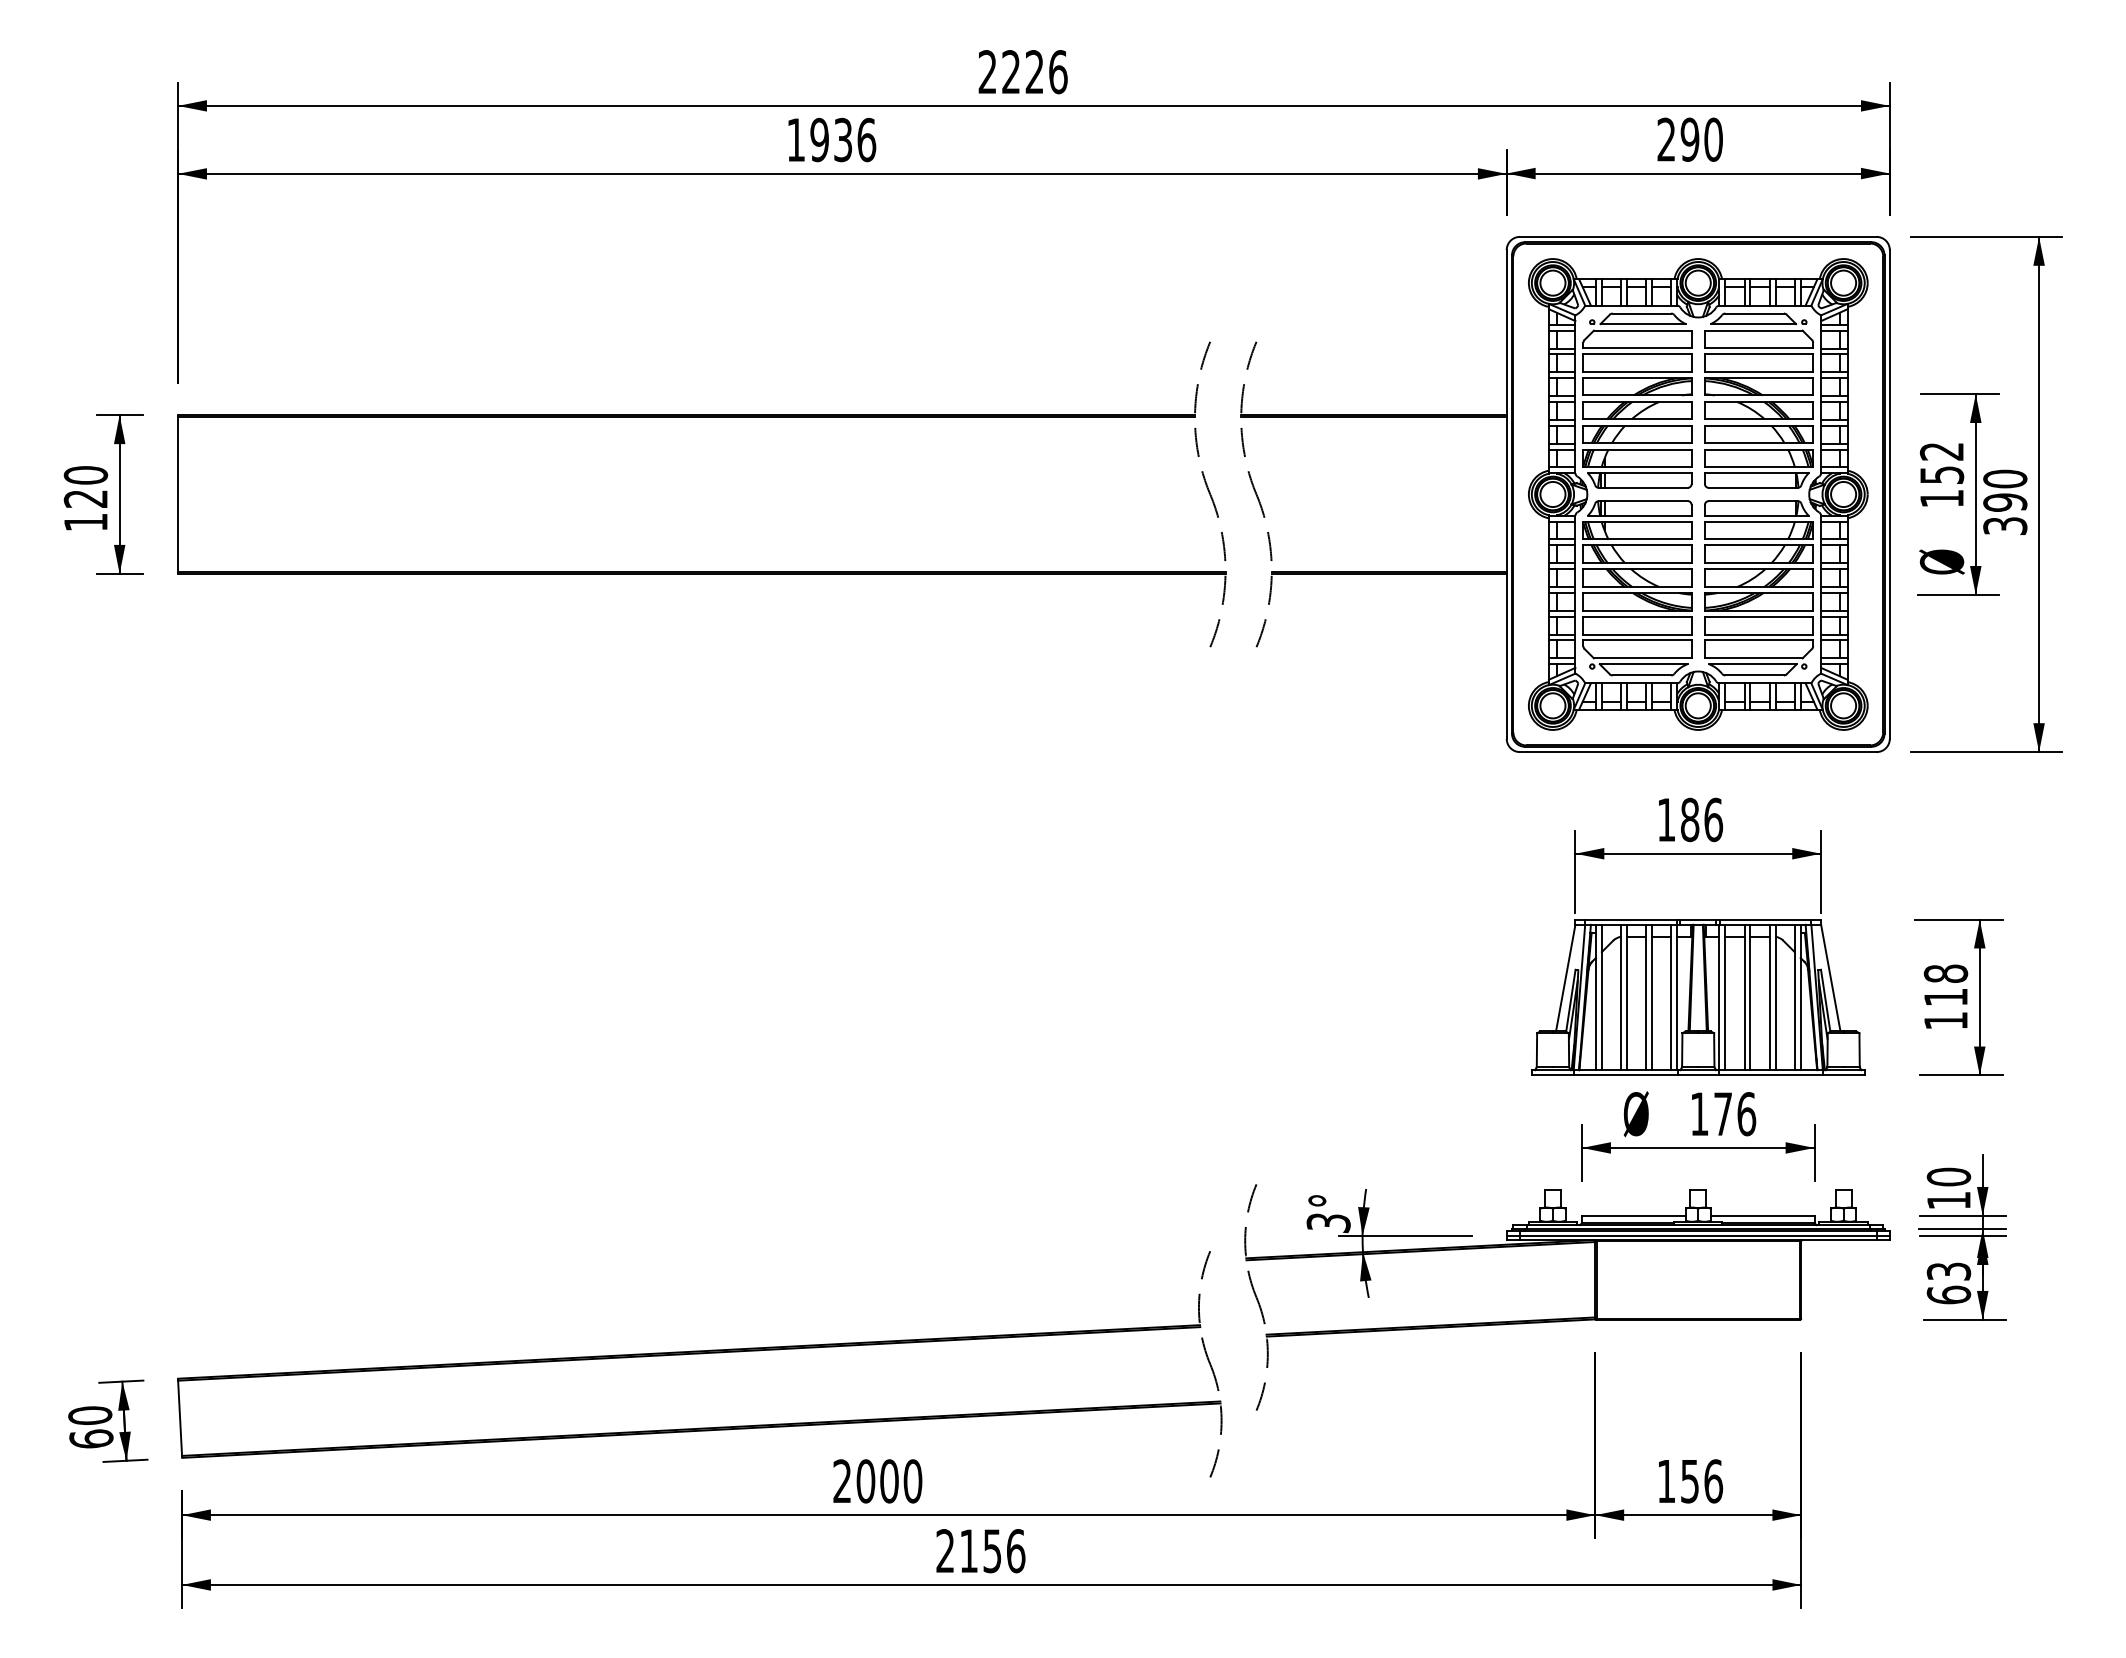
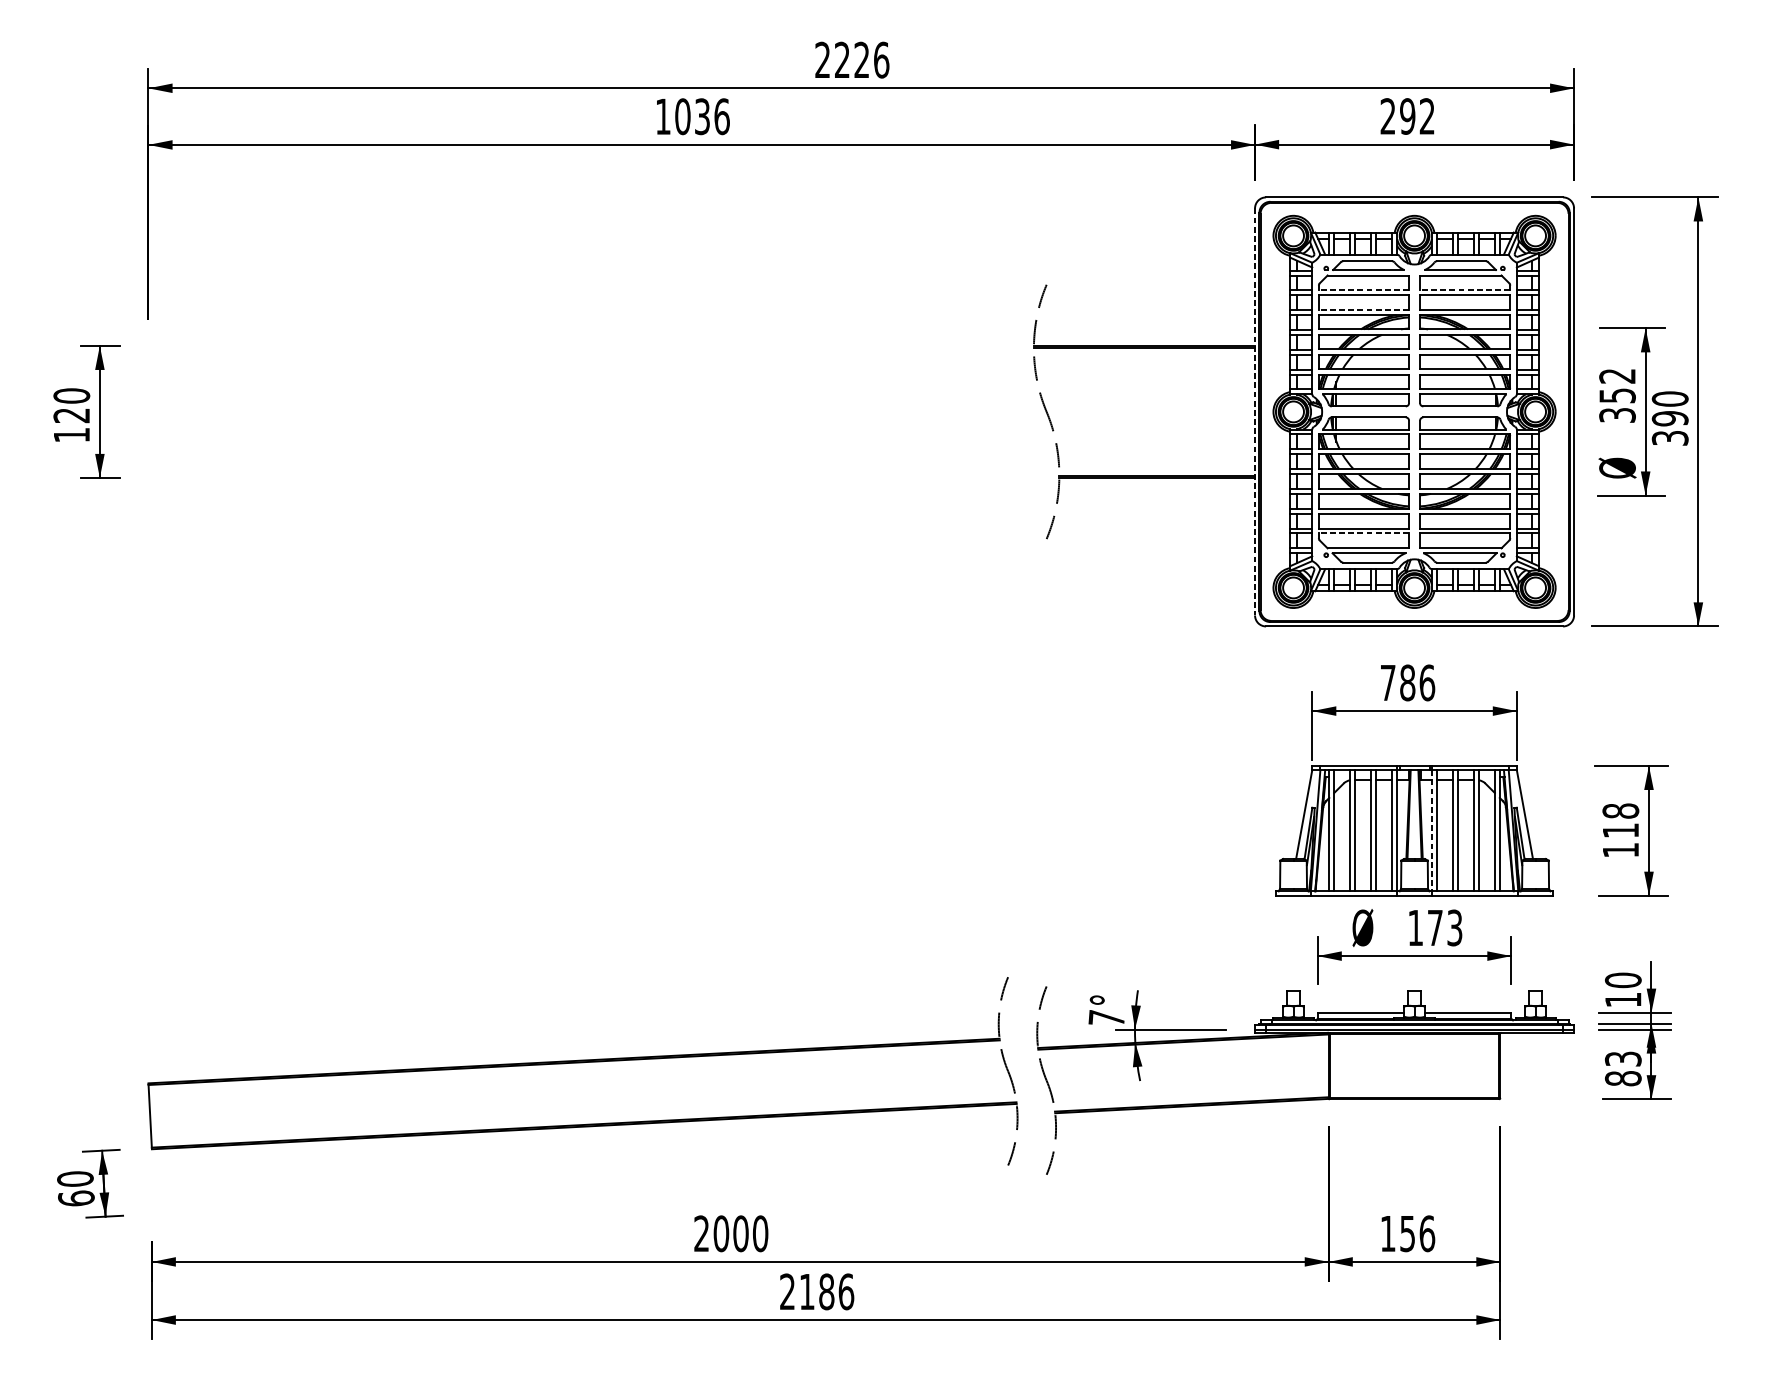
text: (1713, 139) -> (1427, 116), 290 -> 292
text: (819, 140) -> (682, 117), 1936 -> 1036
line: (1637, 347) -> (1363, 289), solid -> dashed
line: (1758, 347) -> (1464, 289), solid -> dashed
line: (1637, 371) -> (1363, 309), solid -> dashed
part: (701, 417) -> (584, 347), removed
line: (1506, 495) -> (1254, 412), solid -> dashed
text: (1941, 498) -> (1617, 415), 152 -> 352
line: (1637, 640) -> (1363, 533), solid -> dashed
text: (1666, 819) -> (1388, 682), 186 -> 786
line: (1719, 997) -> (1432, 830), solid -> dashed
text: (1746, 1114) -> (1454, 928), 176 -> 173
text: (1328, 1222) -> (1106, 1018), 3° -> 7°
text: (1948, 1294) -> (1622, 1078), 63 -> 83
part: (699, 1354) -> (582, 1063), moved
text: (992, 1551) -> (826, 1292), 2156 -> 2186

